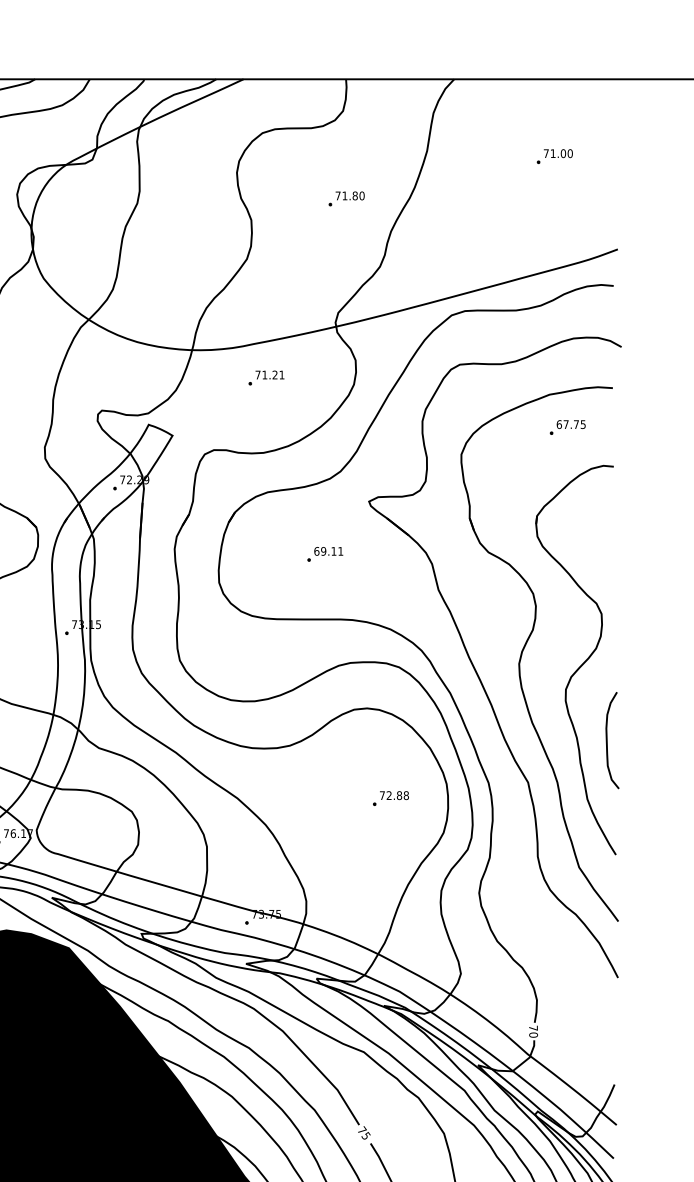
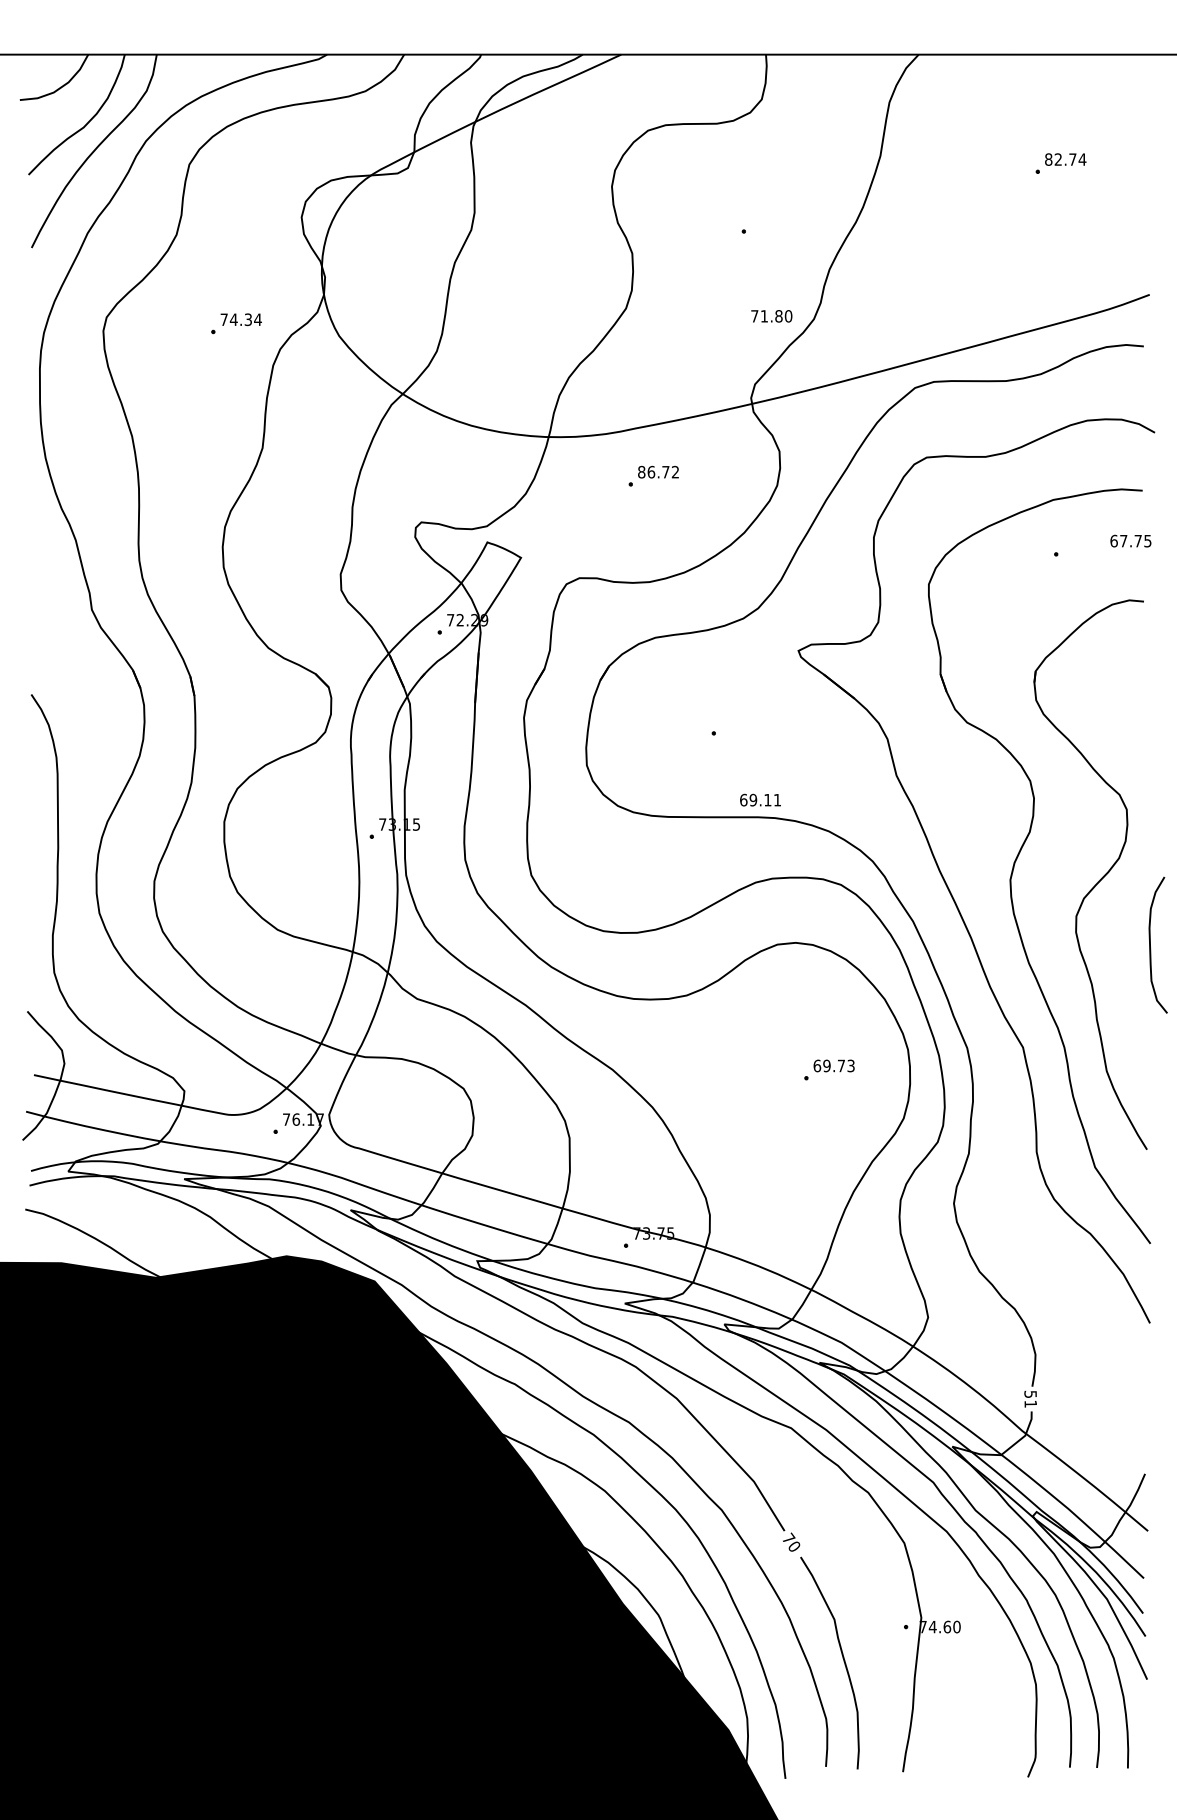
text: (558, 153) -> (1065, 159), 71.00 -> 82.74
text: (349, 196) -> (771, 316), moved
text: (269, 374) -> (658, 471), 71.21 -> 86.72
text: (570, 424) -> (1130, 540), moved
text: (328, 550) -> (760, 799), moved
curve: (607, 740) -> (1150, 944), moved
text: (393, 795) -> (833, 1065), 72.88 -> 69.73
text: (533, 1031) -> (1030, 1398), 70 -> 51
text: (365, 1135) -> (793, 1545), 75 -> 70

